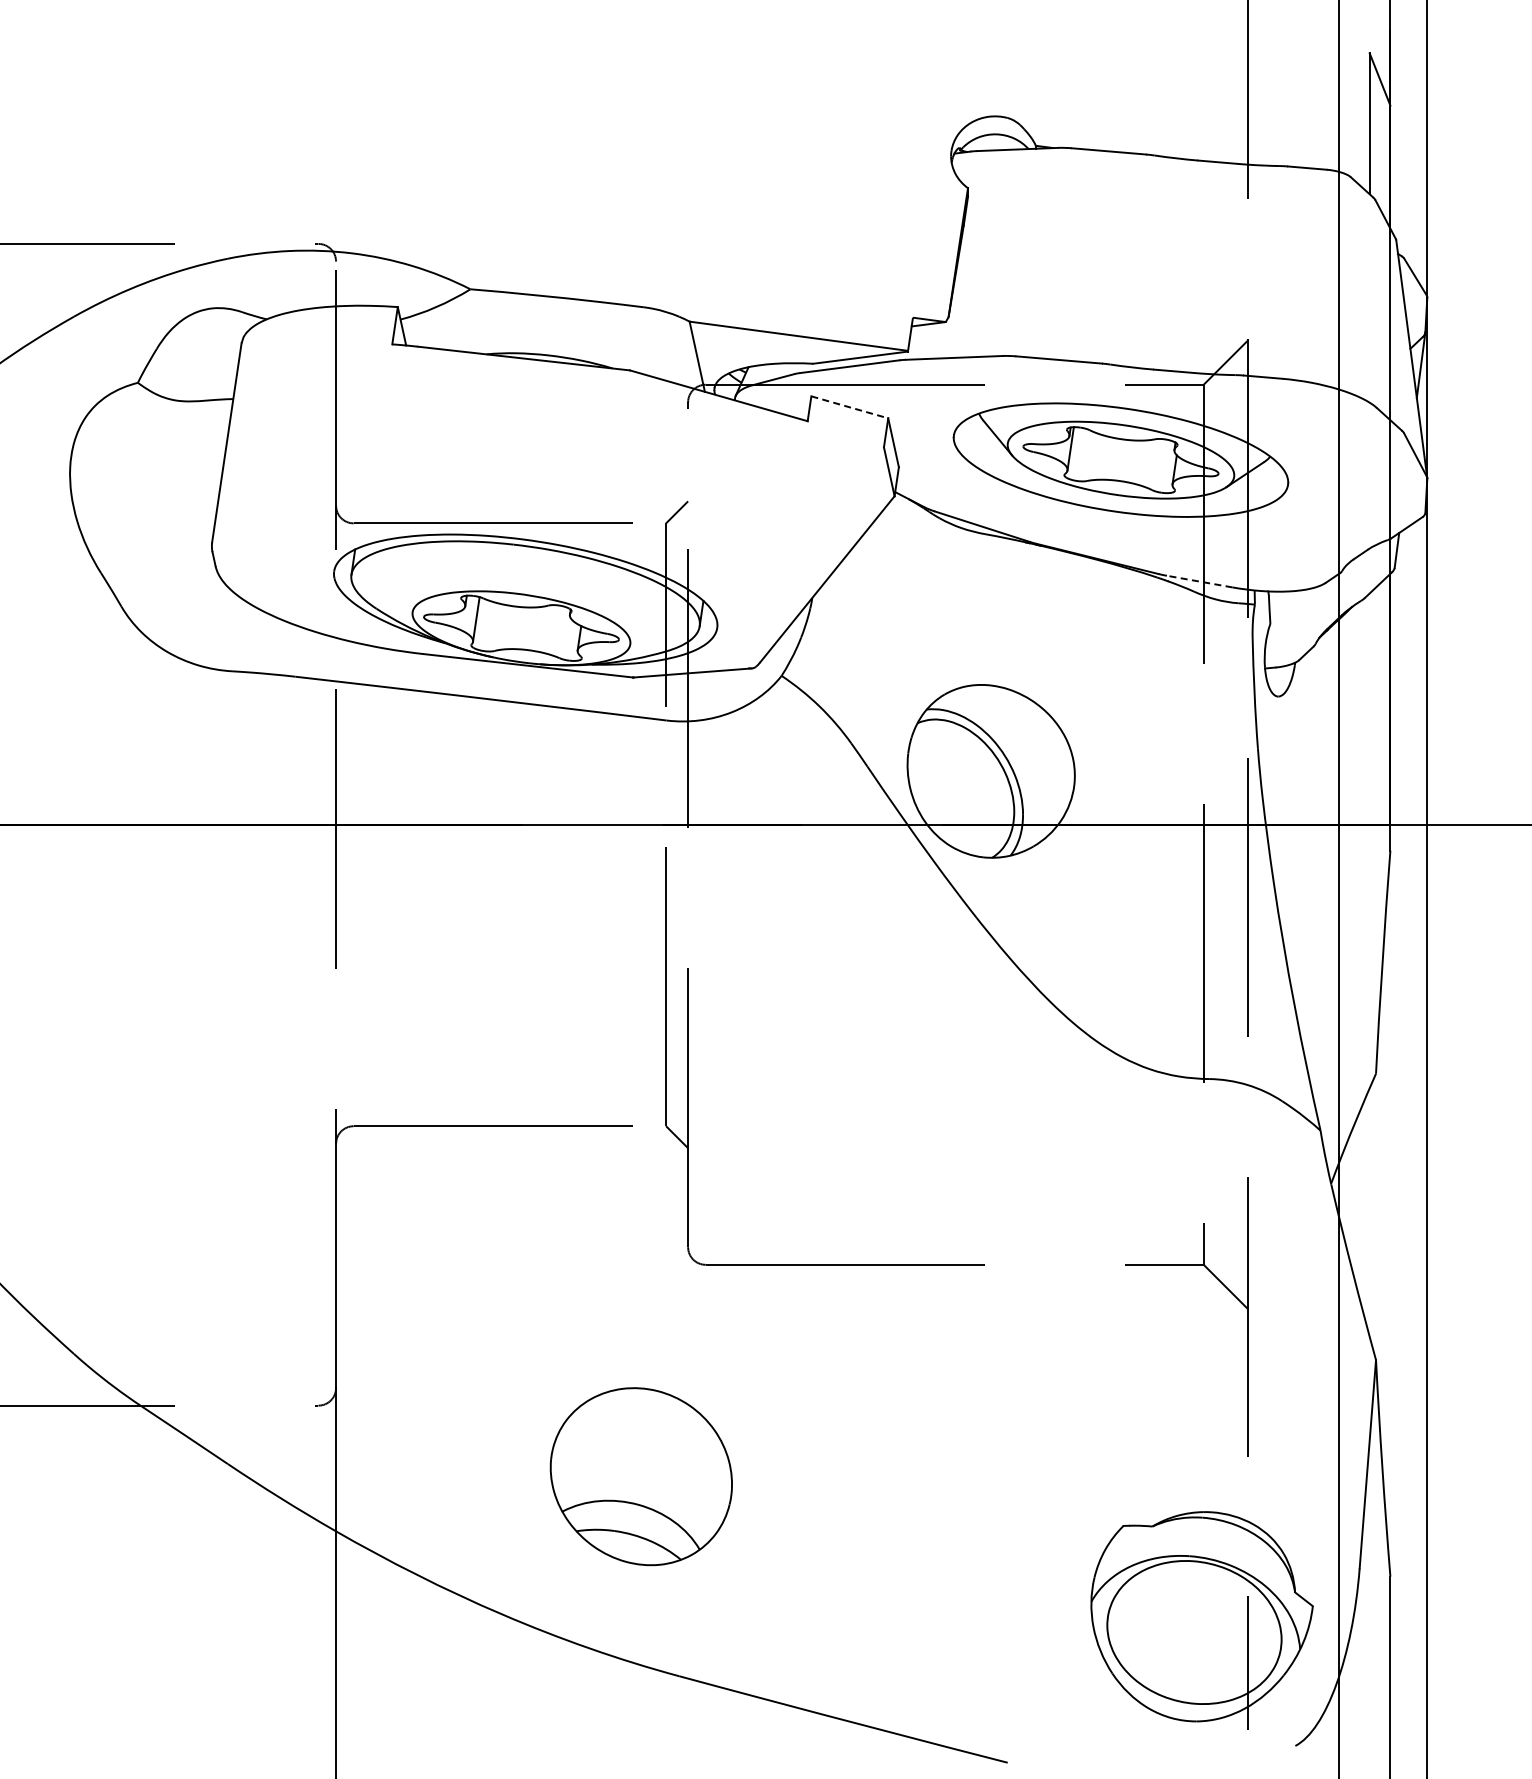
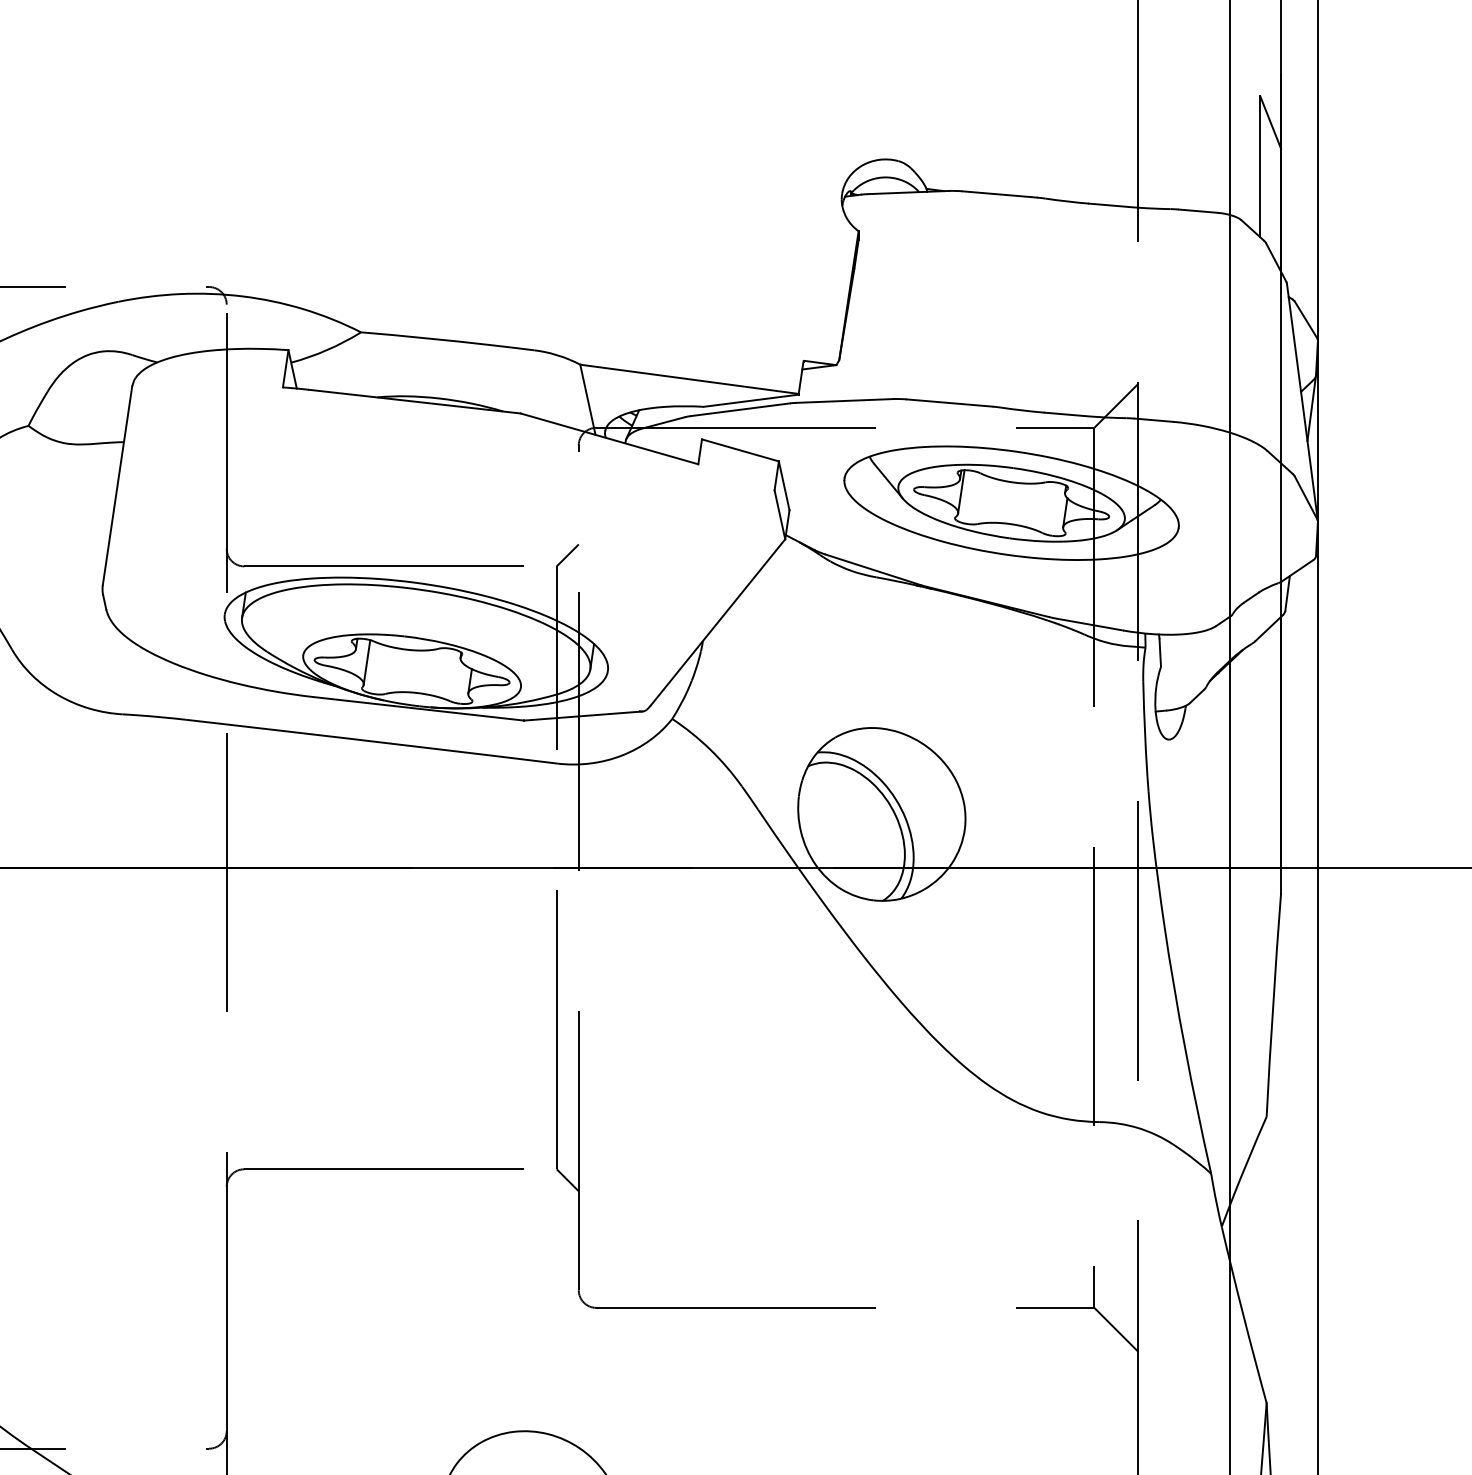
line: (849, 407) -> (740, 450), dashed -> solid
line: (1199, 581) -> (1090, 624), dashed -> solid

